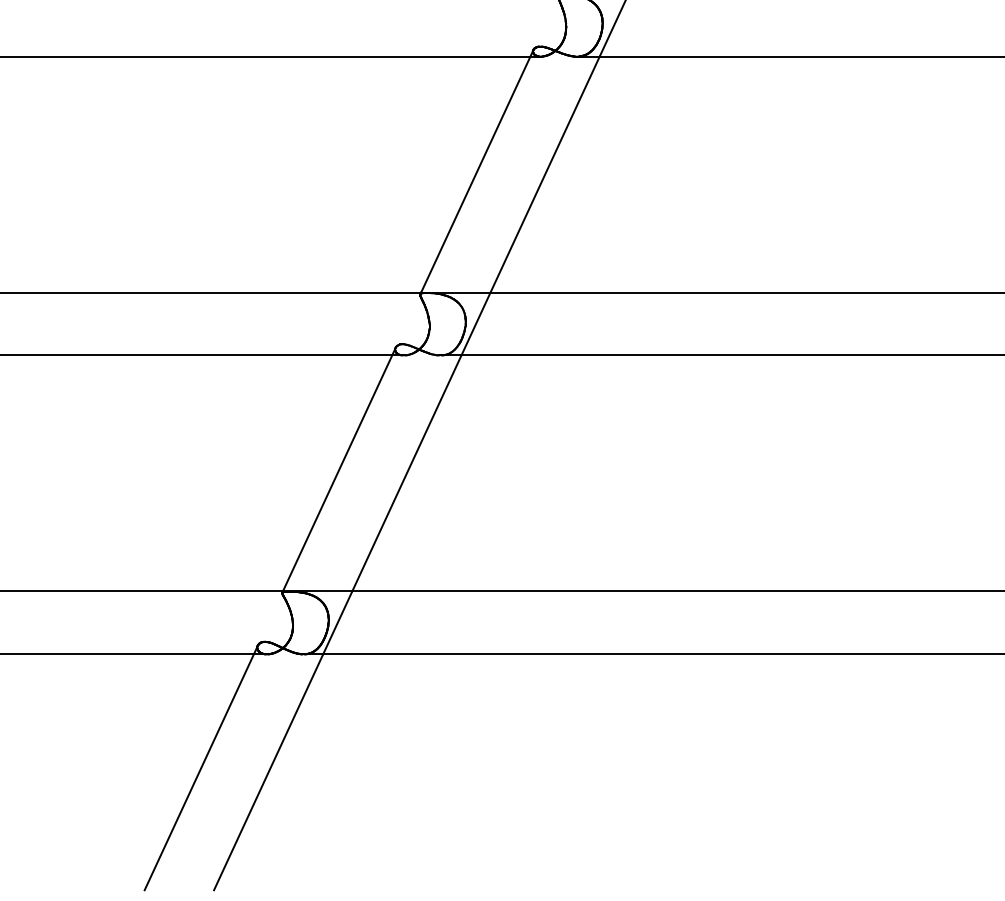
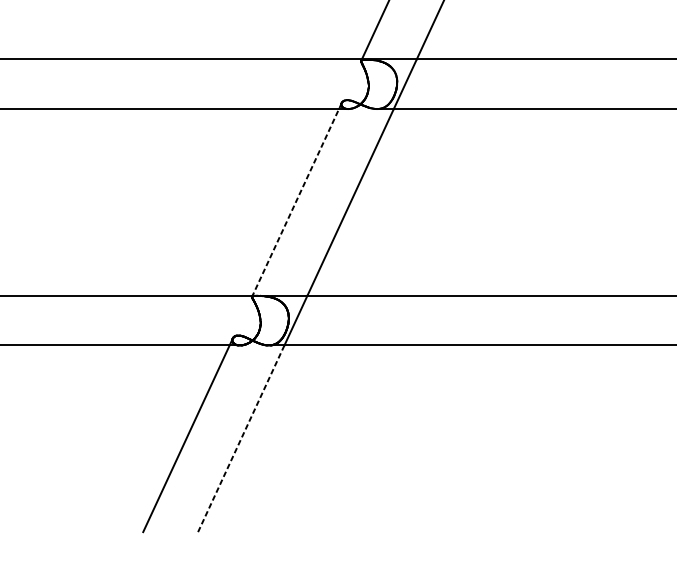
line: (339, 470) -> (297, 200), solid -> dashed
line: (268, 772) -> (241, 438), solid -> dashed

